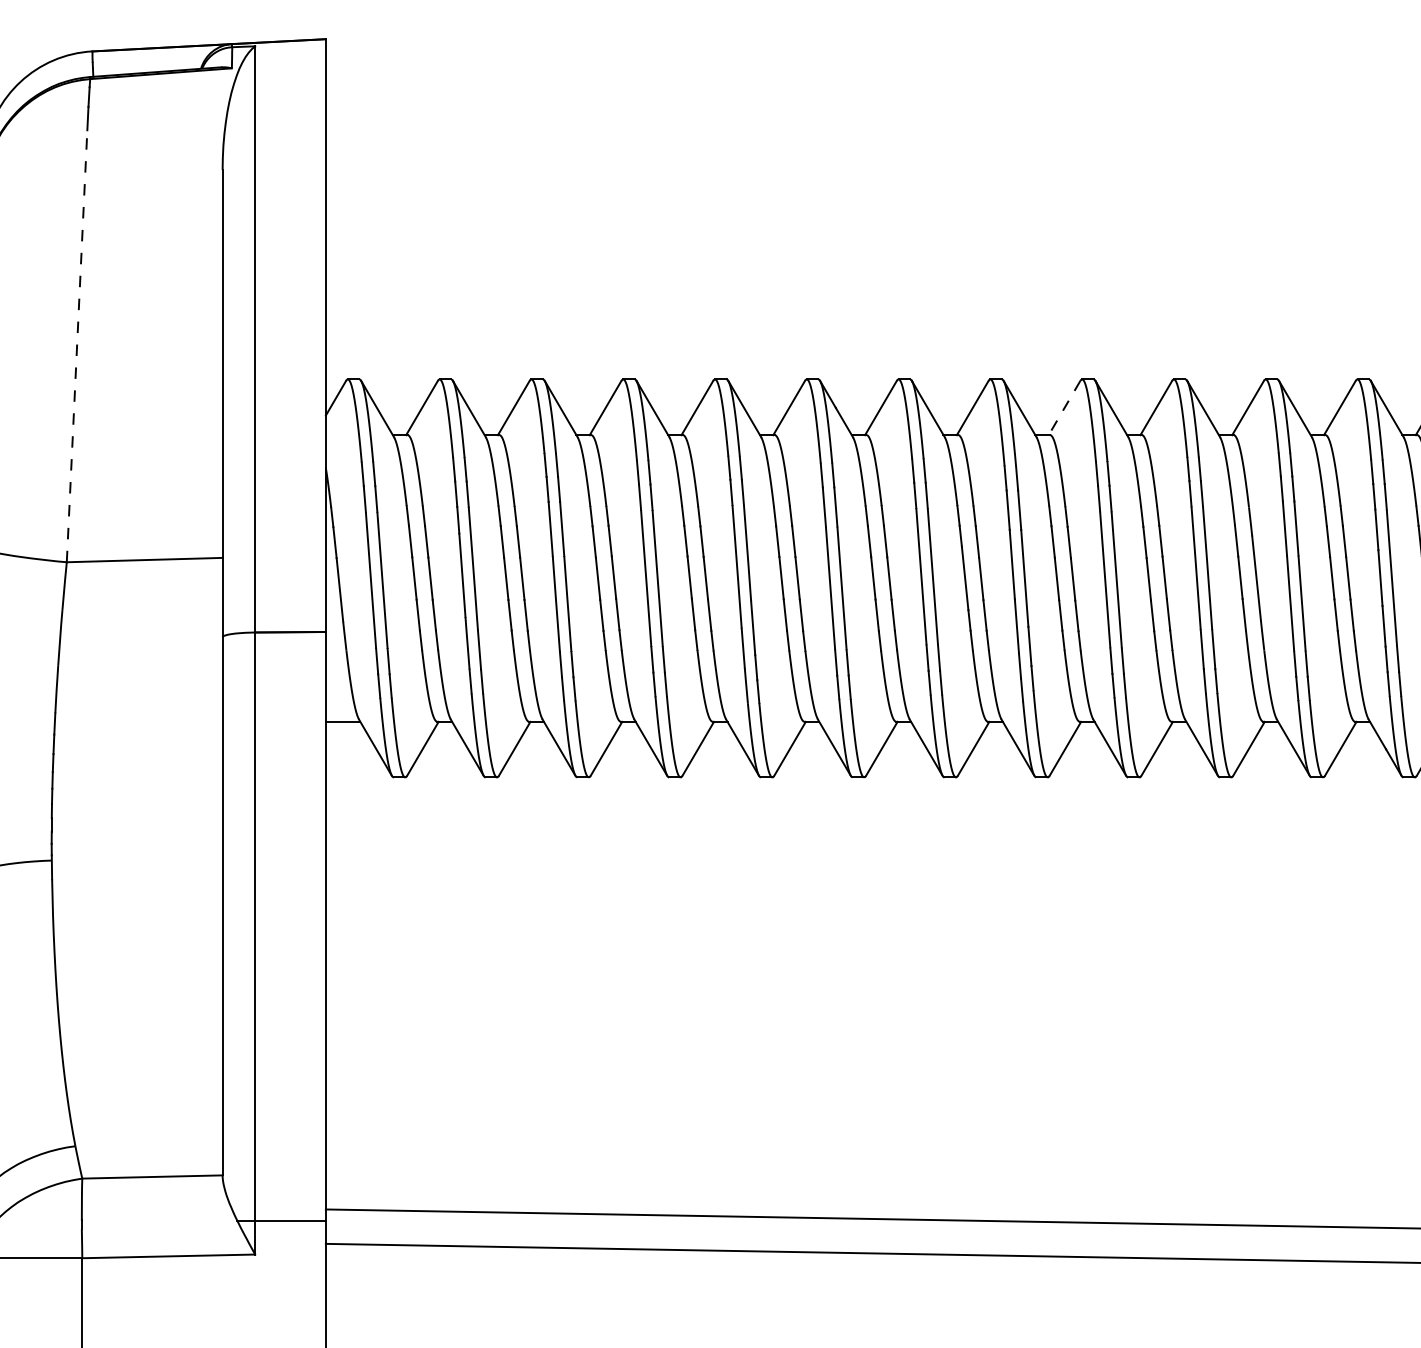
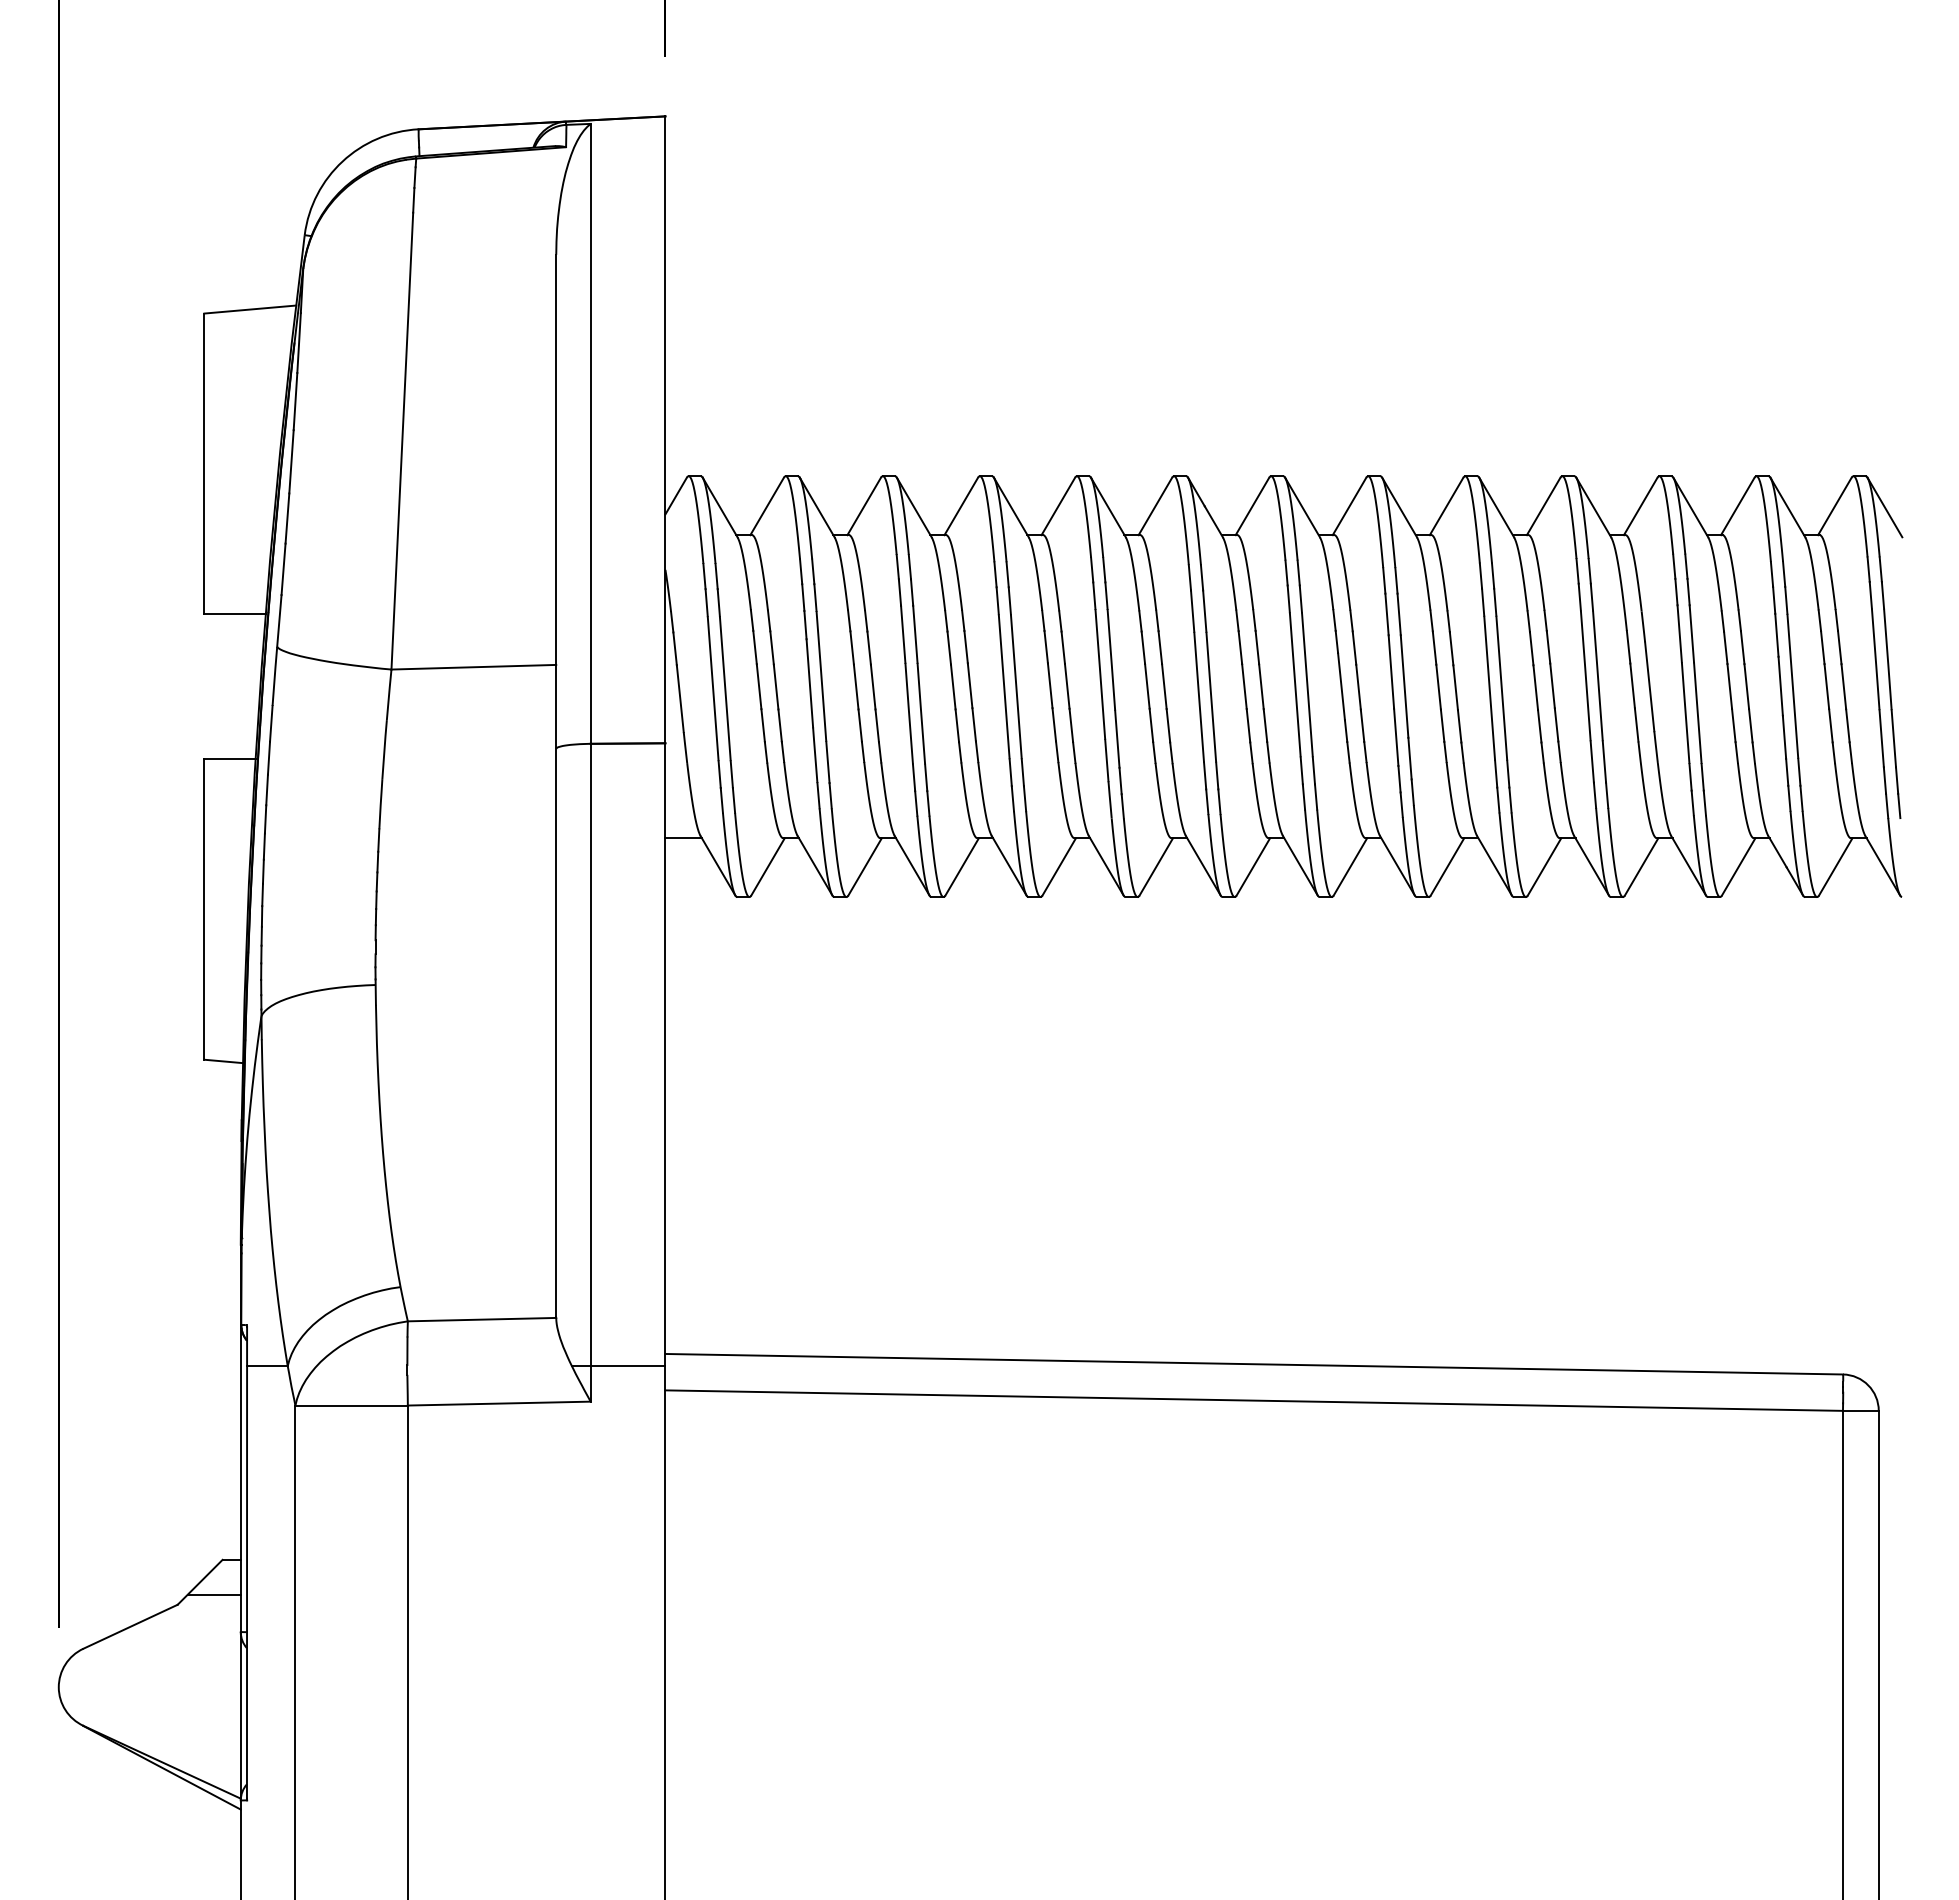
line: (77, 346) -> (402, 441), dashed -> solid
line: (1064, 408) -> (1446, 506), dashed -> solid

